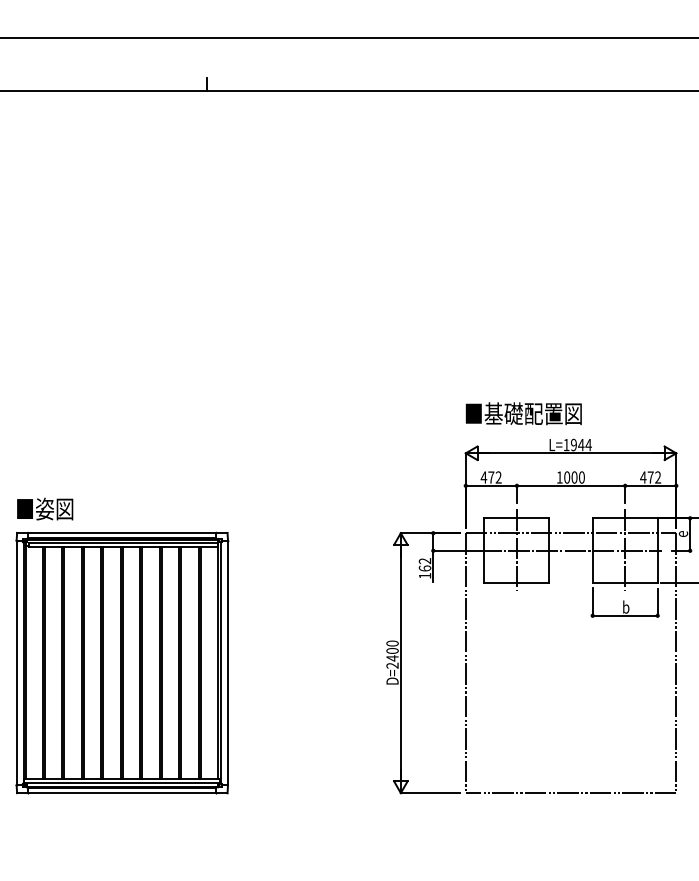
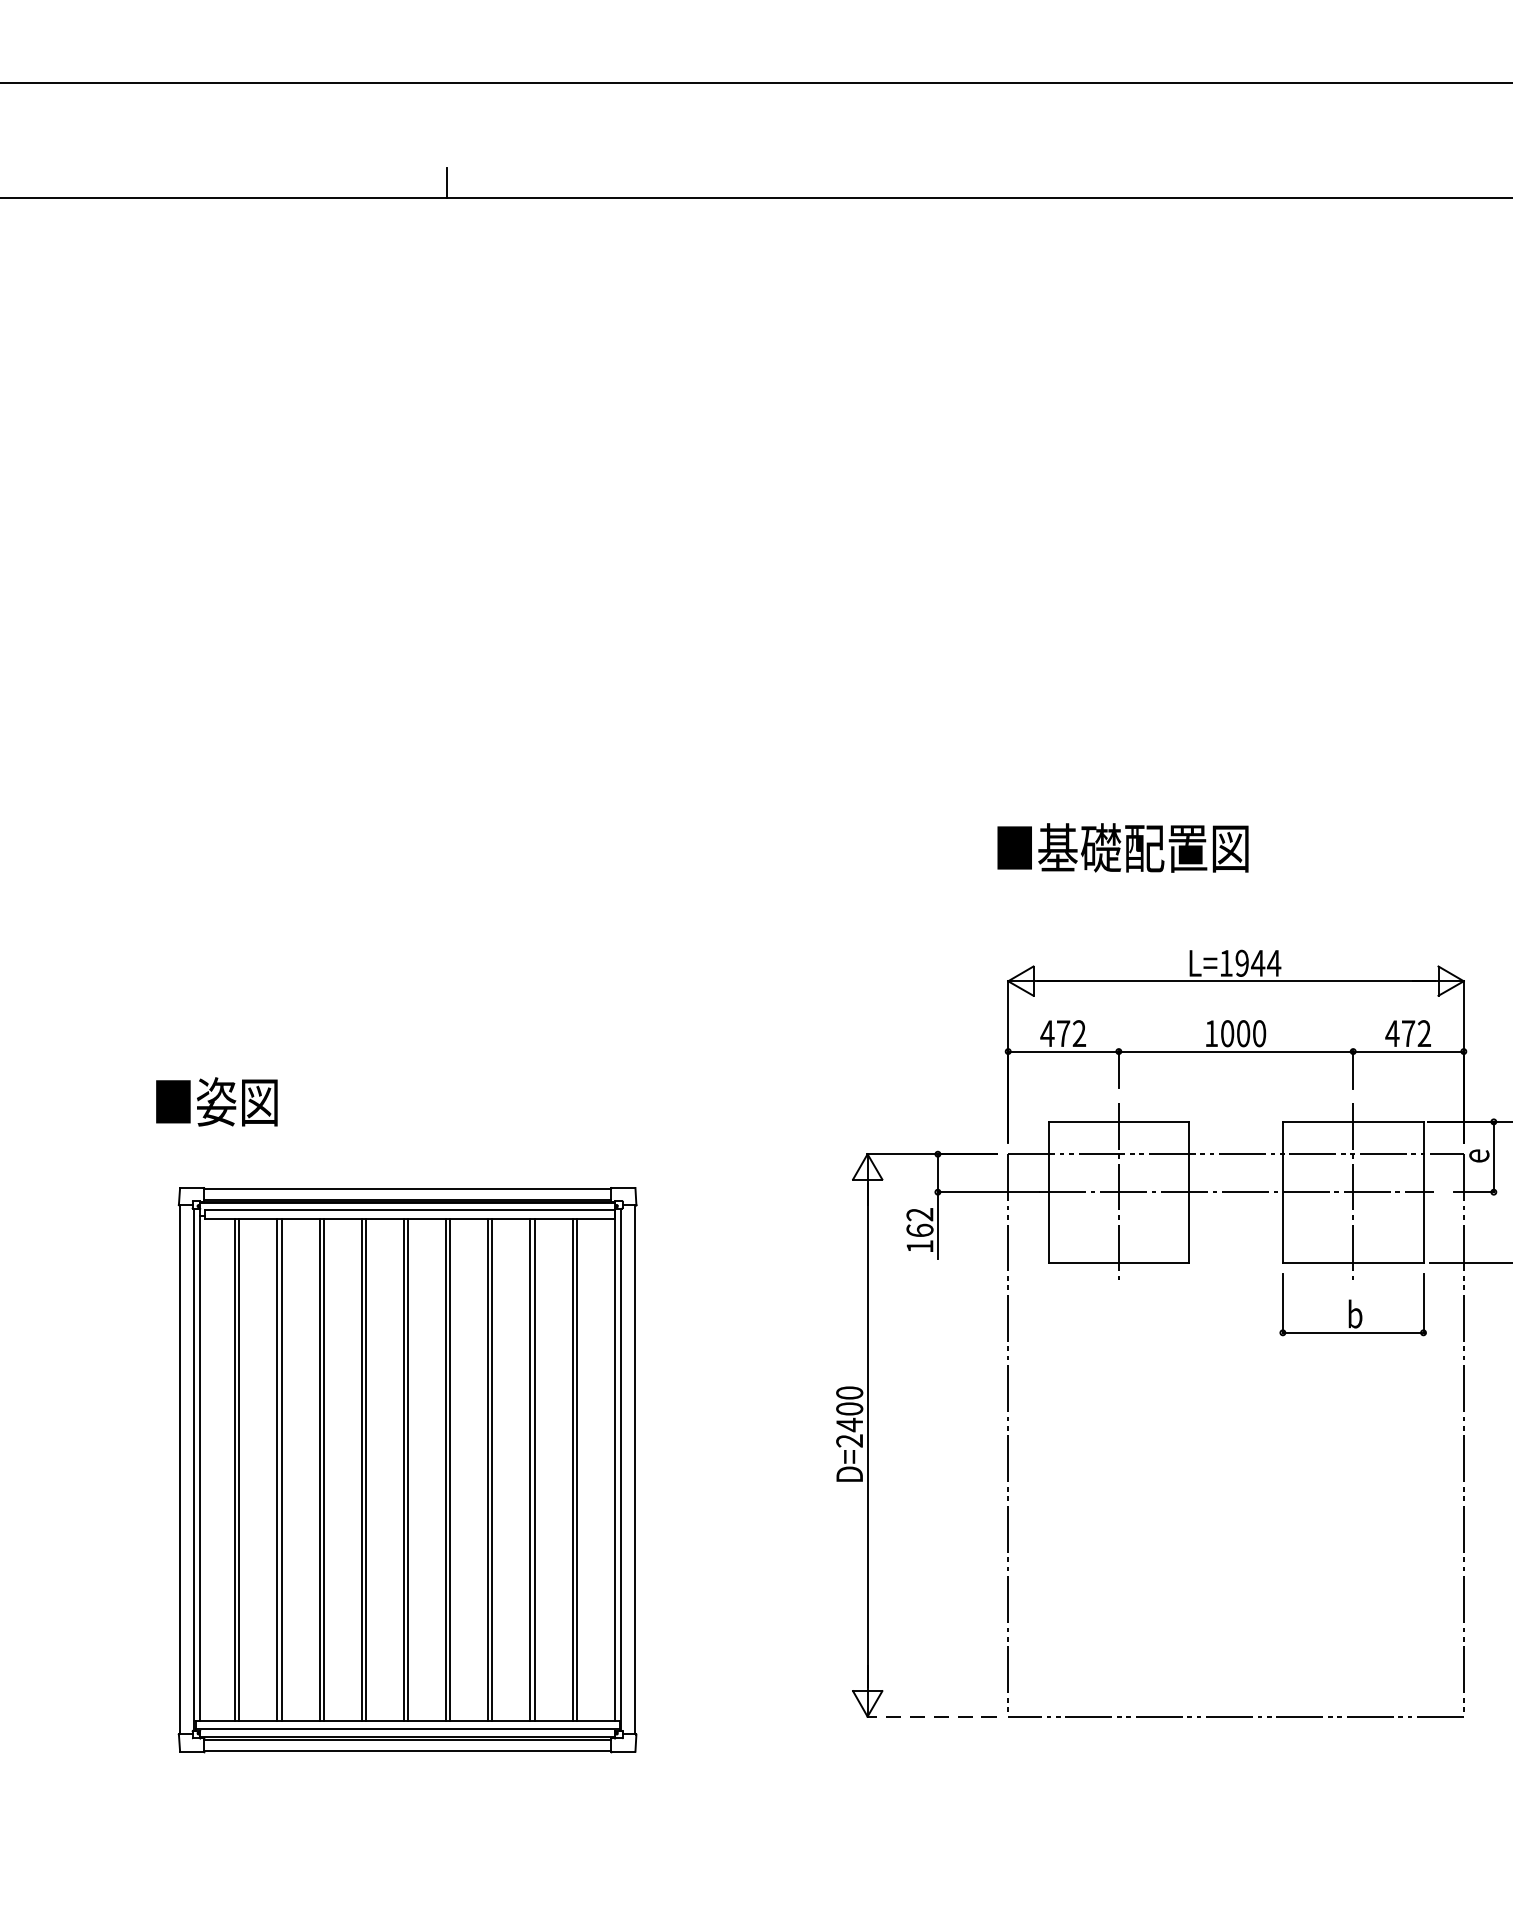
text: (523, 413) -> (1122, 847), moved
text: (45, 508) -> (217, 1100), moved
part: (122, 662) -> (408, 1468), moved
line: (430, 793) -> (931, 1717), solid -> dashed

